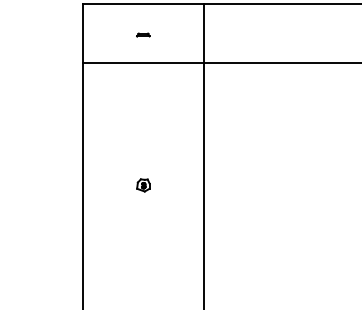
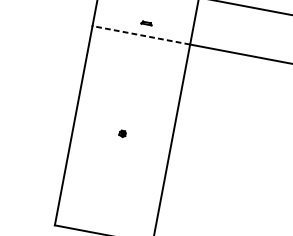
part: (143, 34) -> (146, 22), moved
line: (143, 62) -> (141, 35), solid -> dashed
part: (143, 185) -> (122, 133), size x0.6

